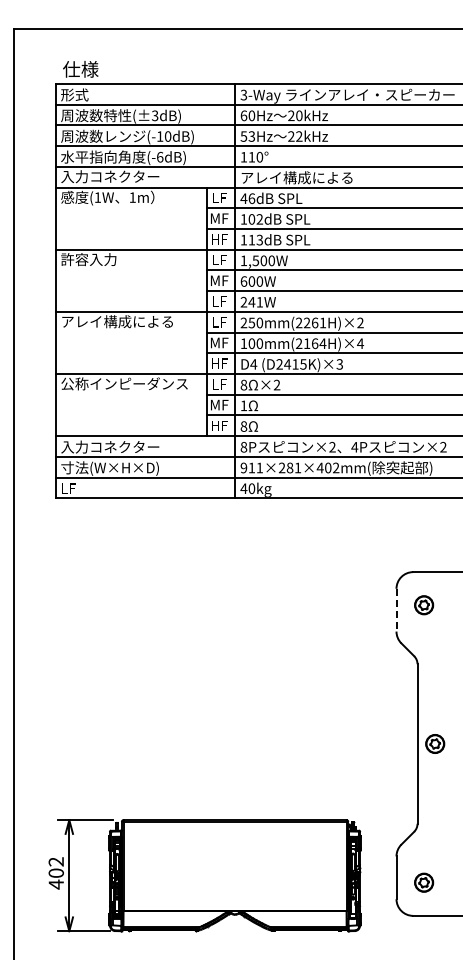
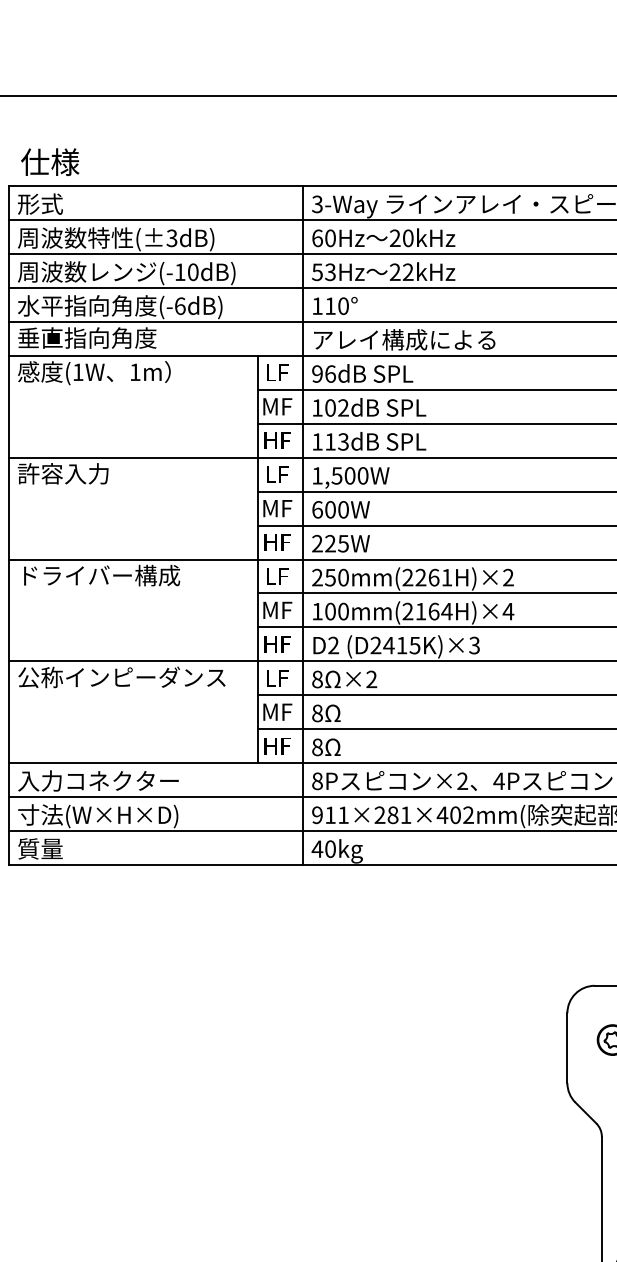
text: (110, 176) -> (98, 337), 入力コネクター -> 垂直指向角度
text: (243, 198) -> (316, 373), 46dB -> 96dB
text: (219, 301) -> (277, 542), LF -> HF
text: (255, 301) -> (336, 542), 241W -> 225W
text: (117, 321) -> (110, 575), アレイ構成による -> ドライバー構成
text: (253, 364) -> (333, 645), D4 -> D2
text: (243, 405) -> (316, 712), 1 -> 8
text: (74, 488) -> (39, 848), LF -> 質量
line: (396, 610) -> (567, 1048), dashed -> solid

